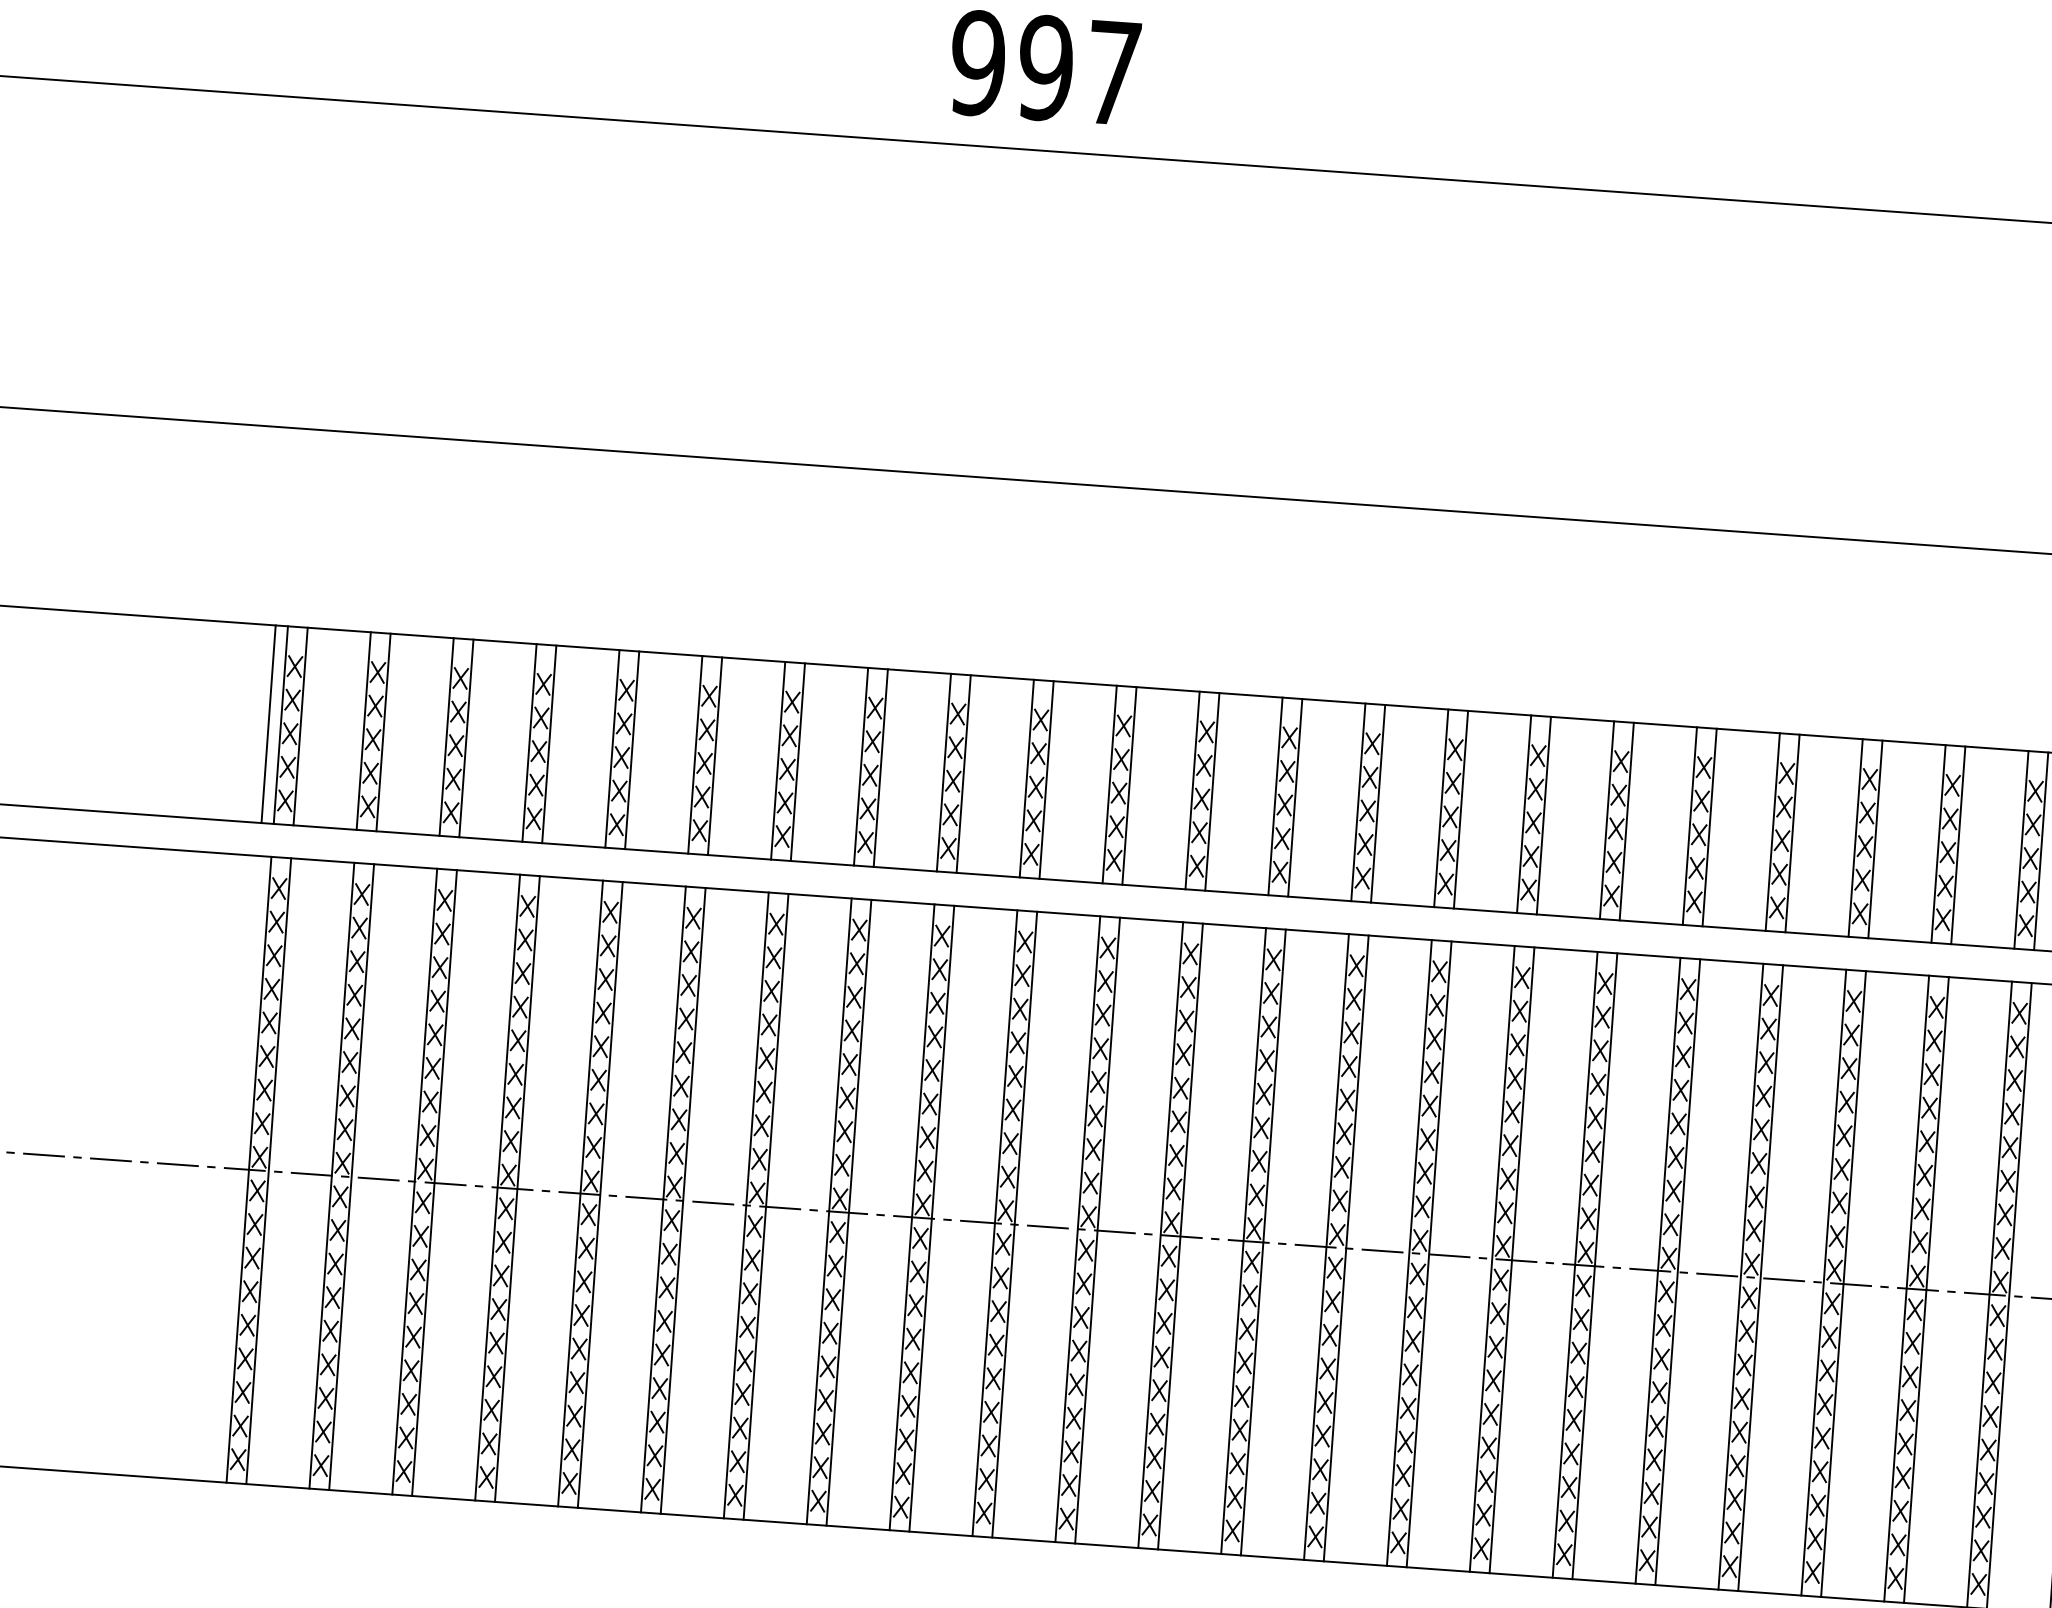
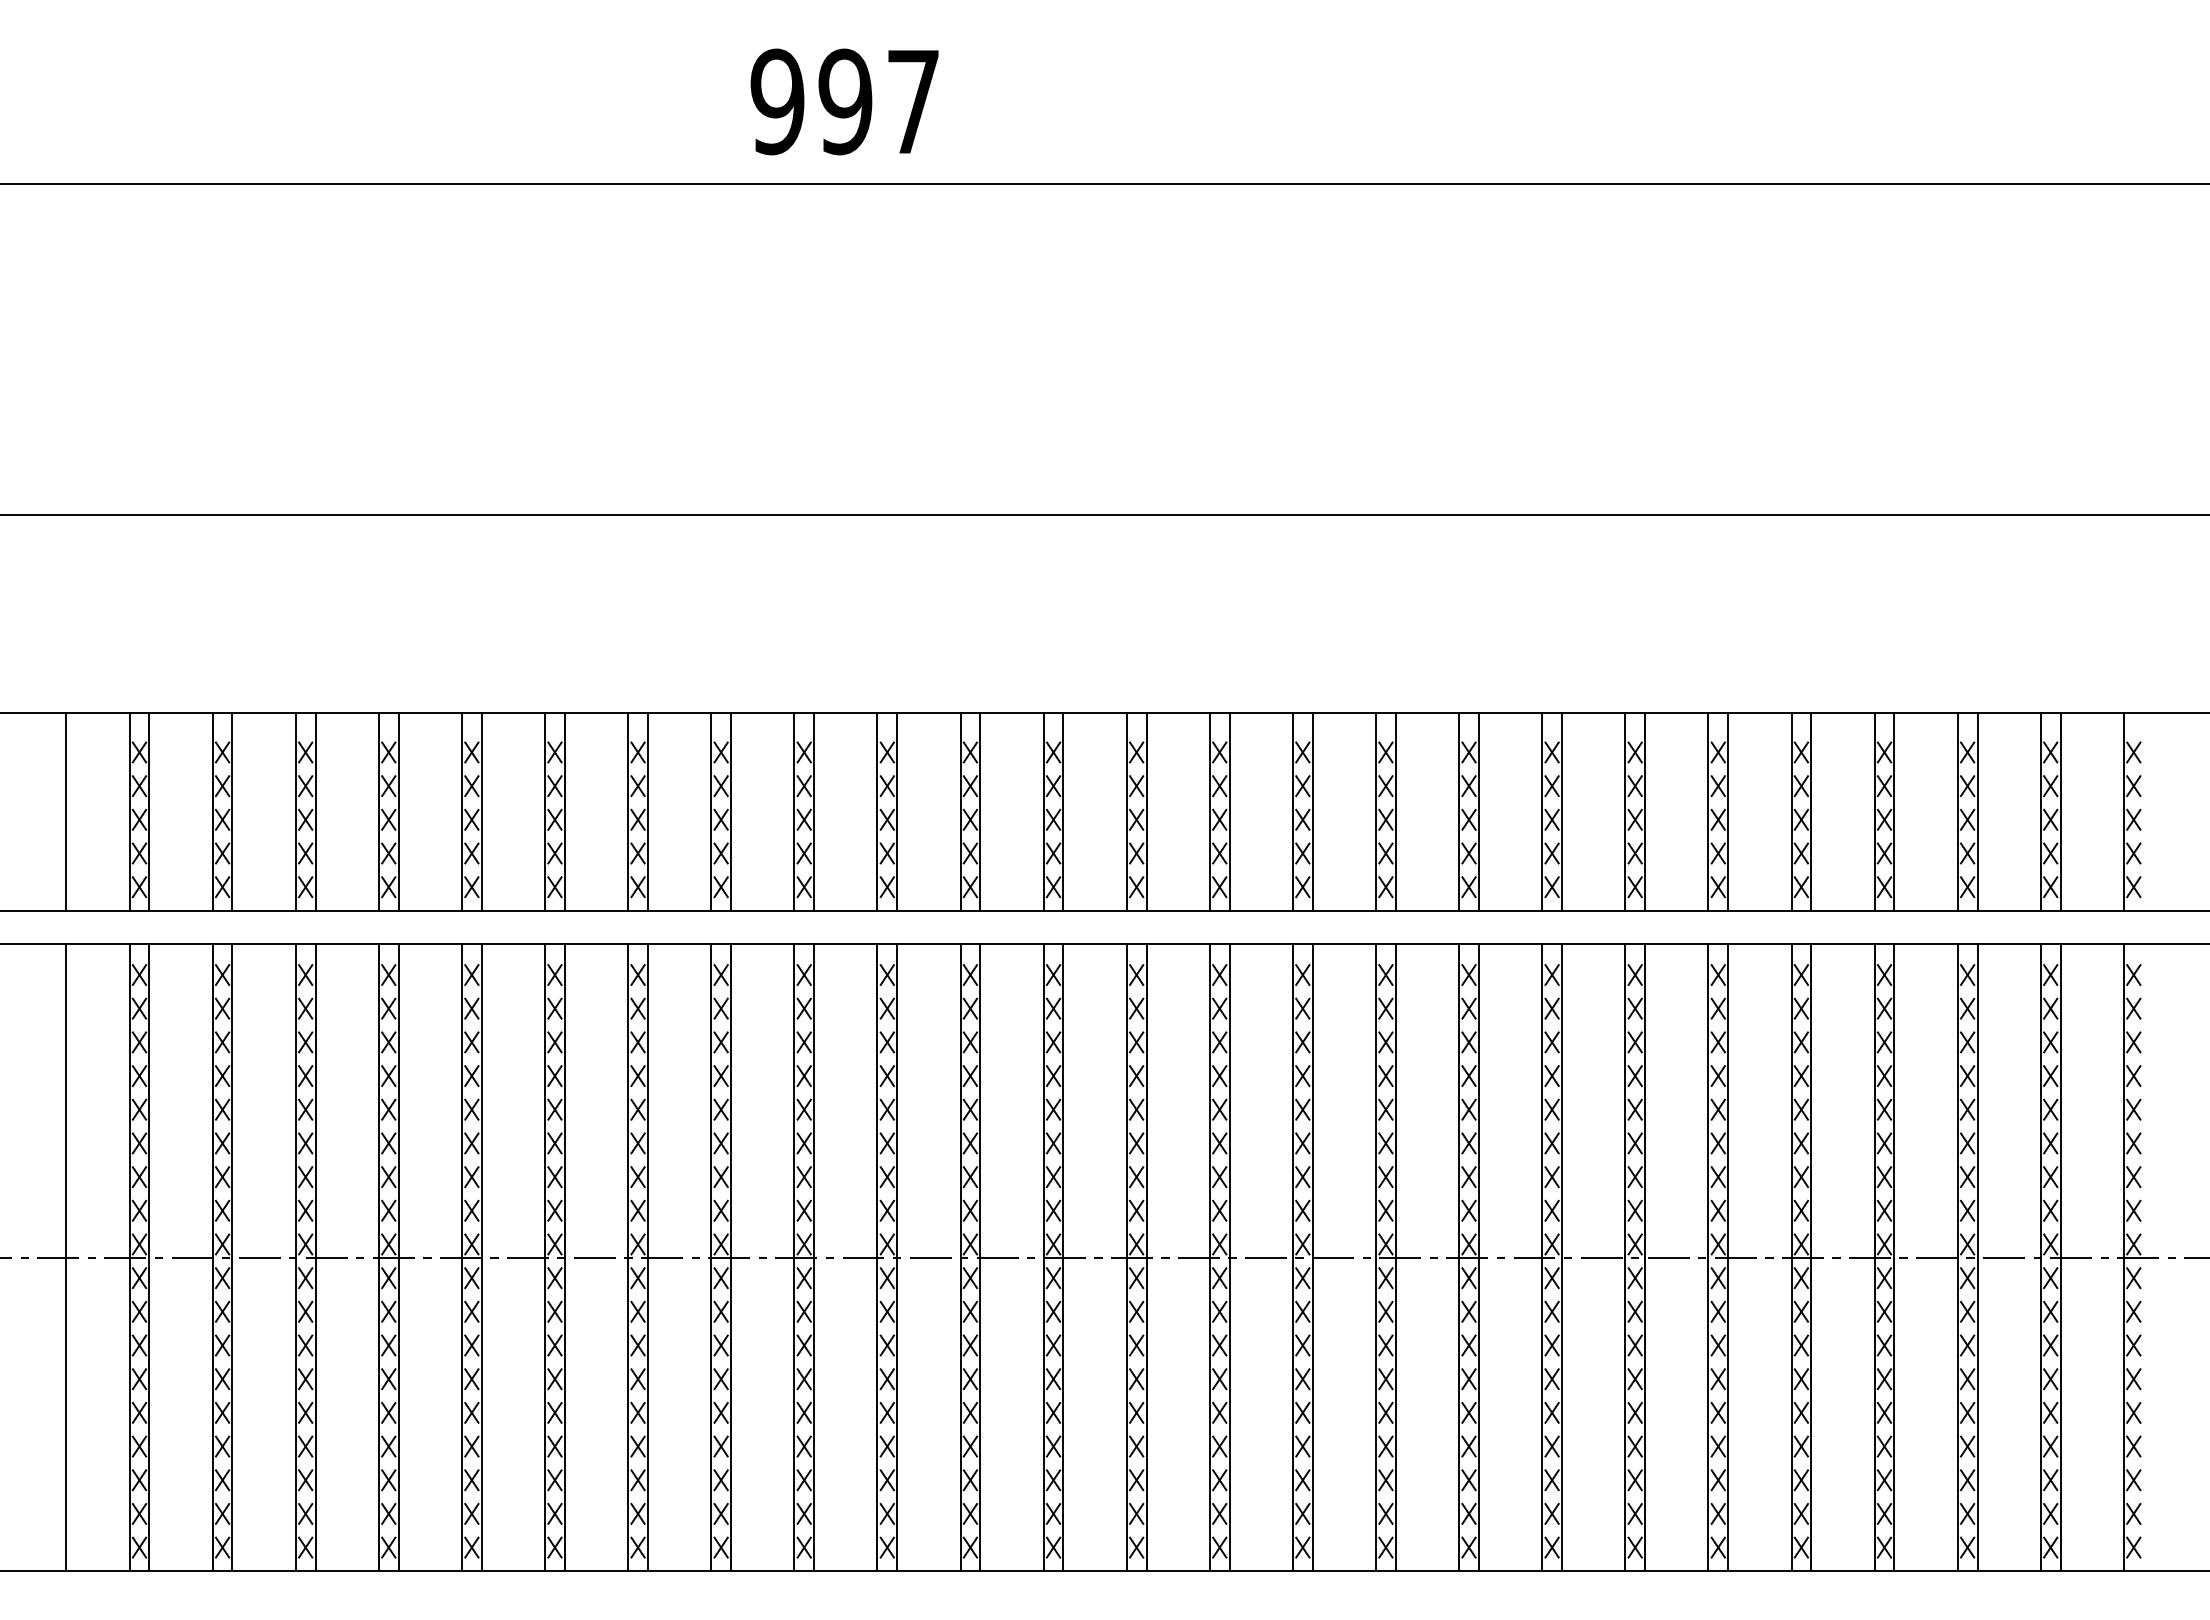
line: (268, 723) -> (66, 811), moved
line: (186, 1165) -> (66, 1257), added

